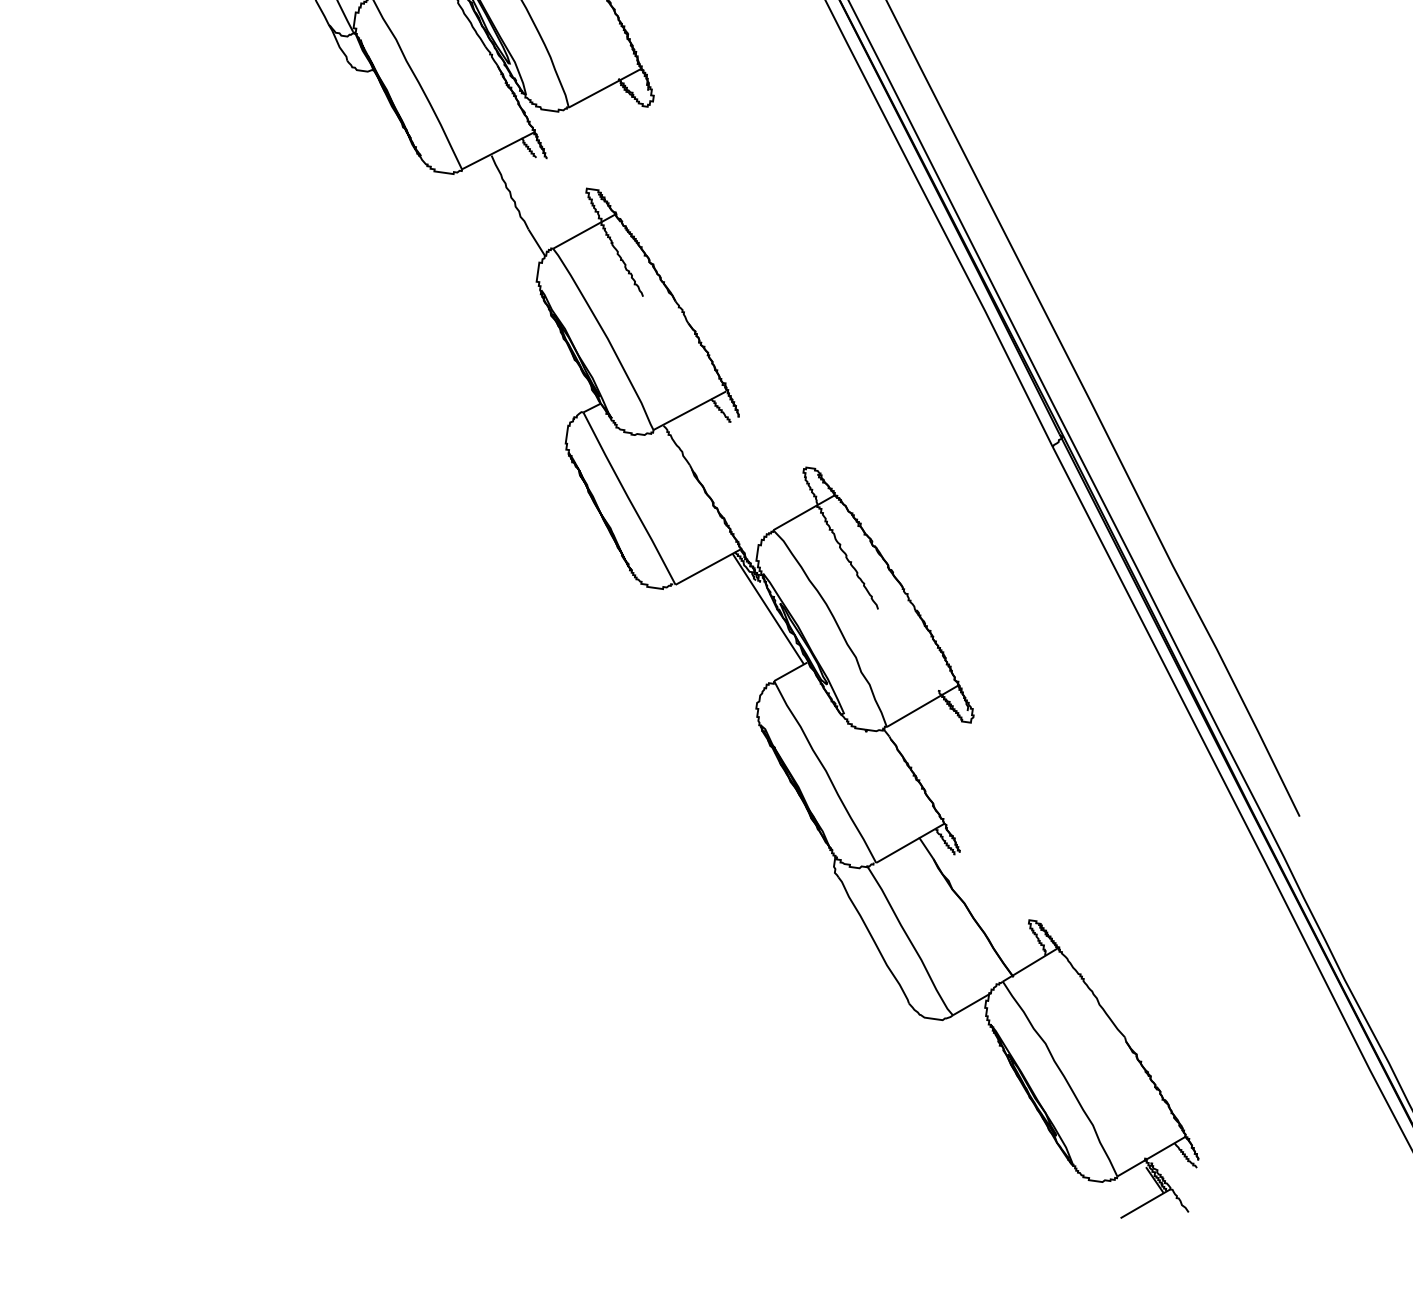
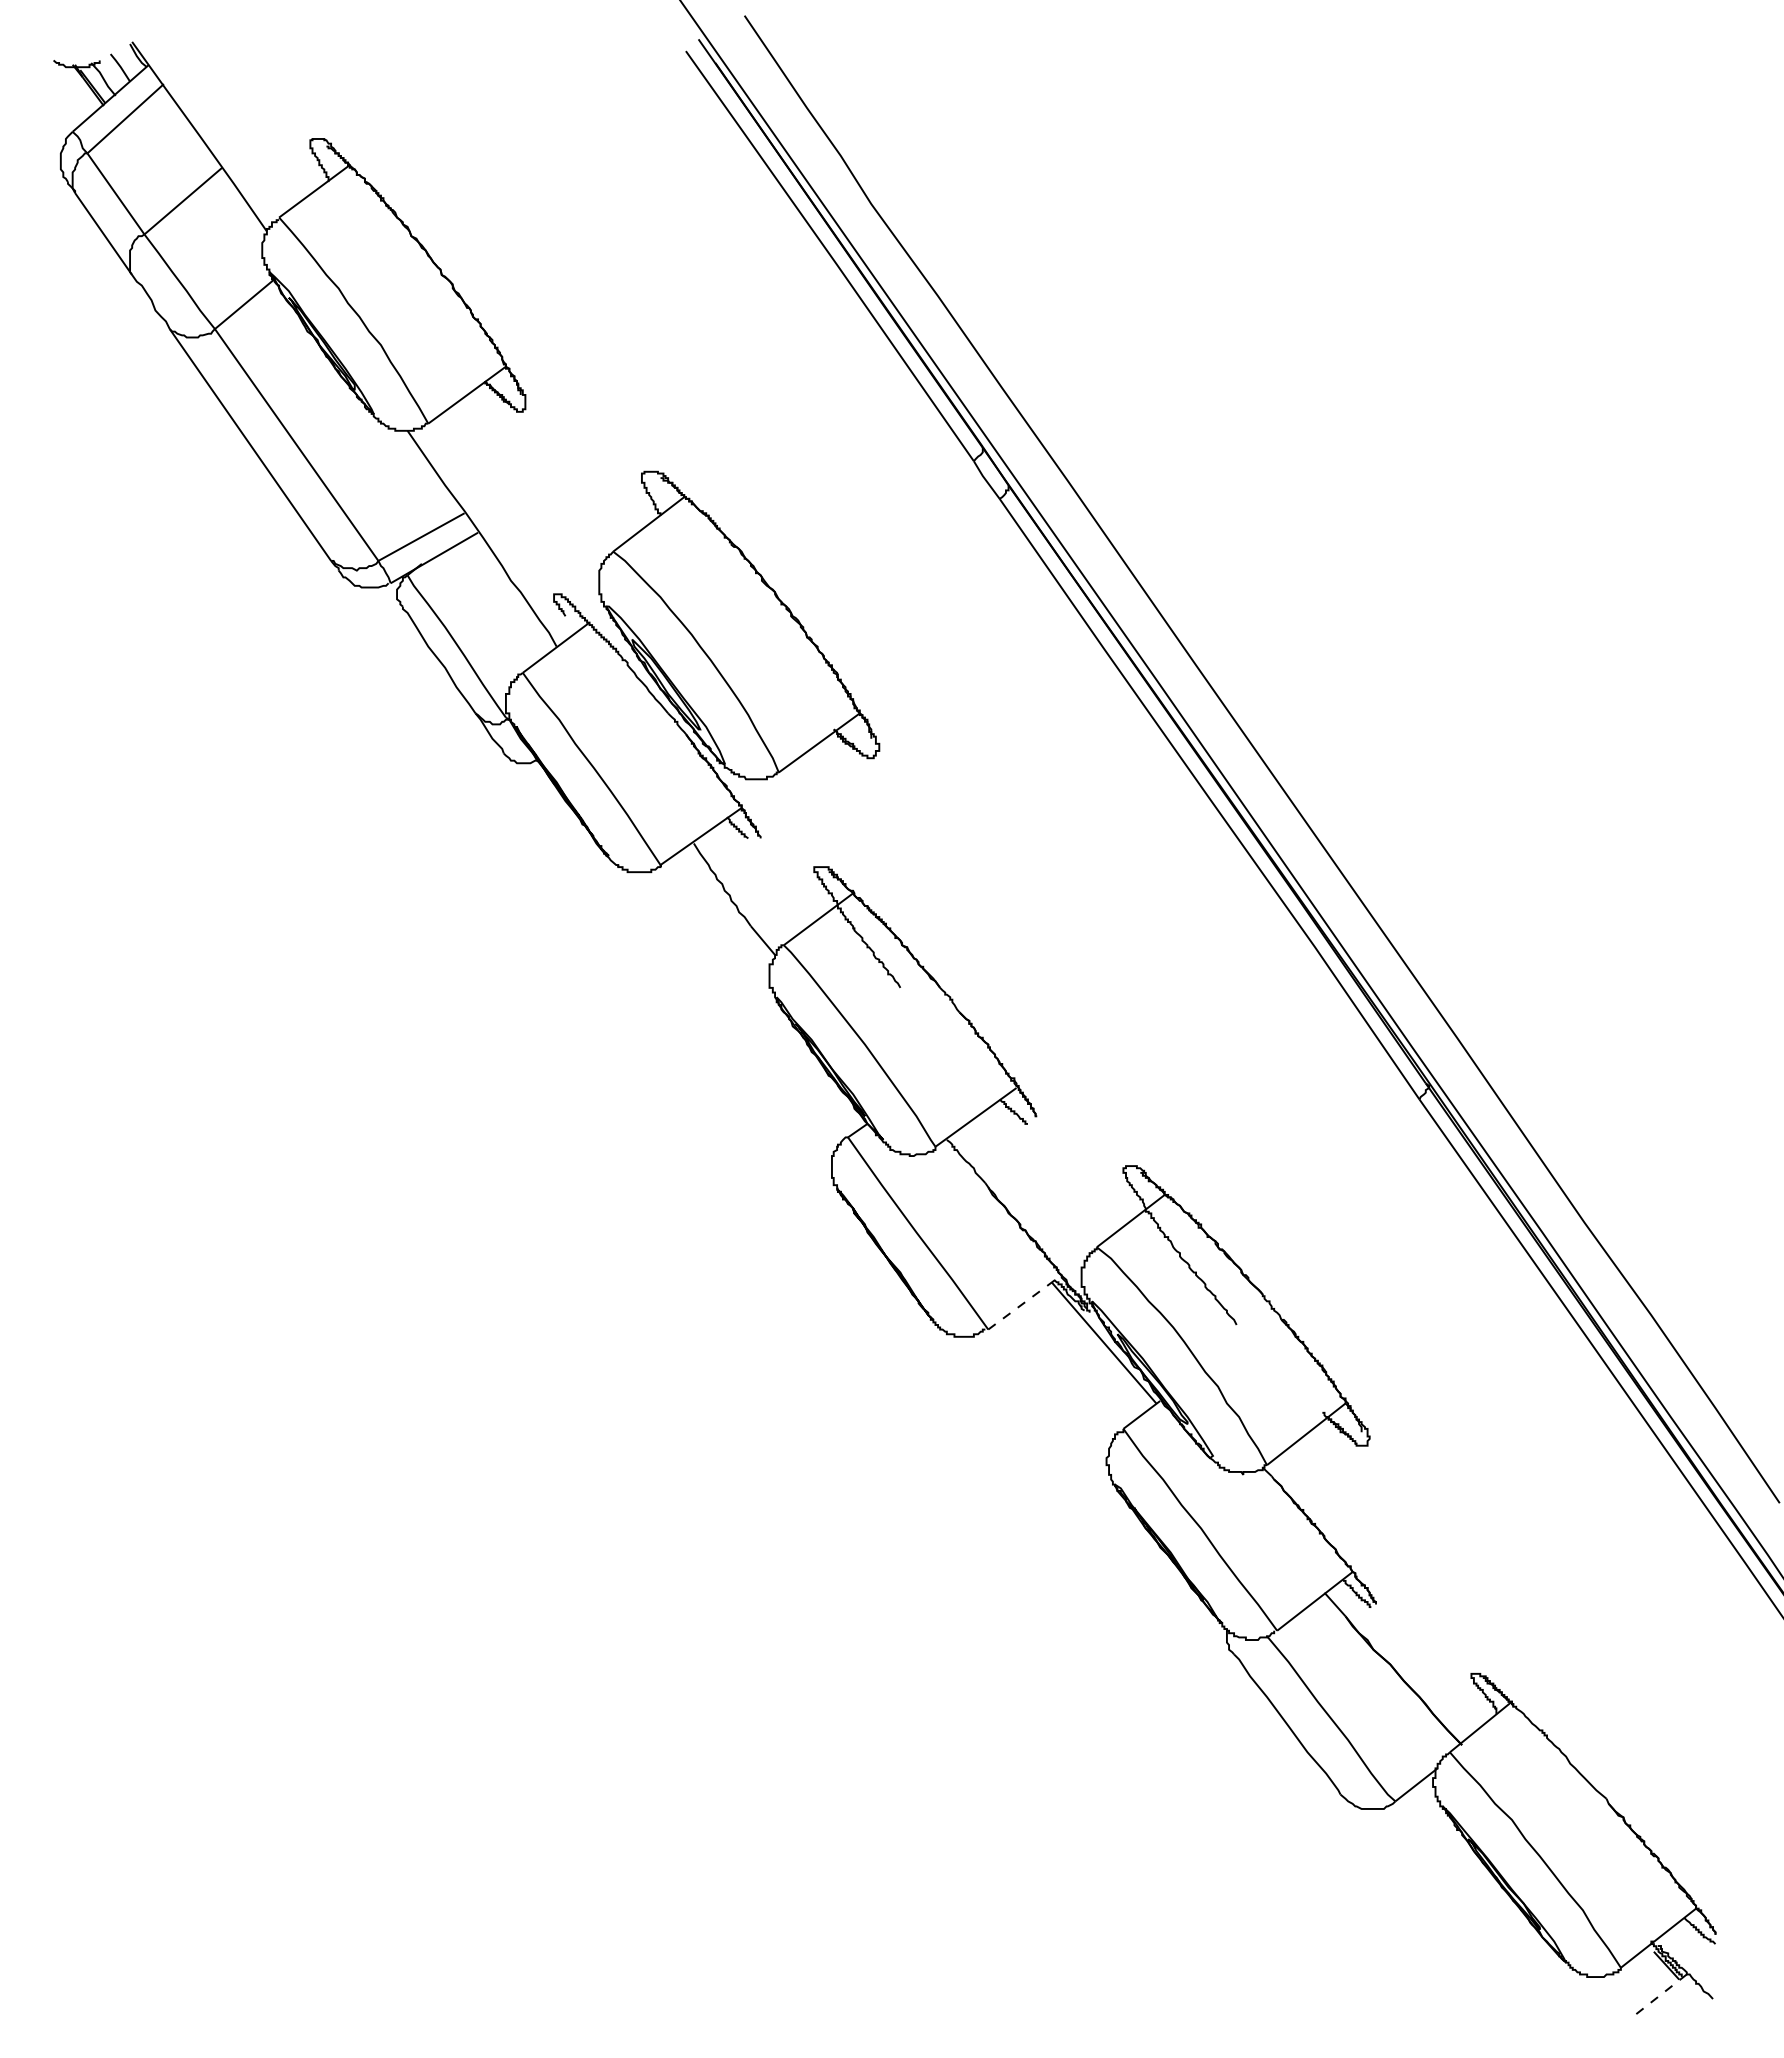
line: (708, 567) -> (1025, 1302), solid -> dashed
line: (1145, 1204) -> (1659, 1996), solid -> dashed

